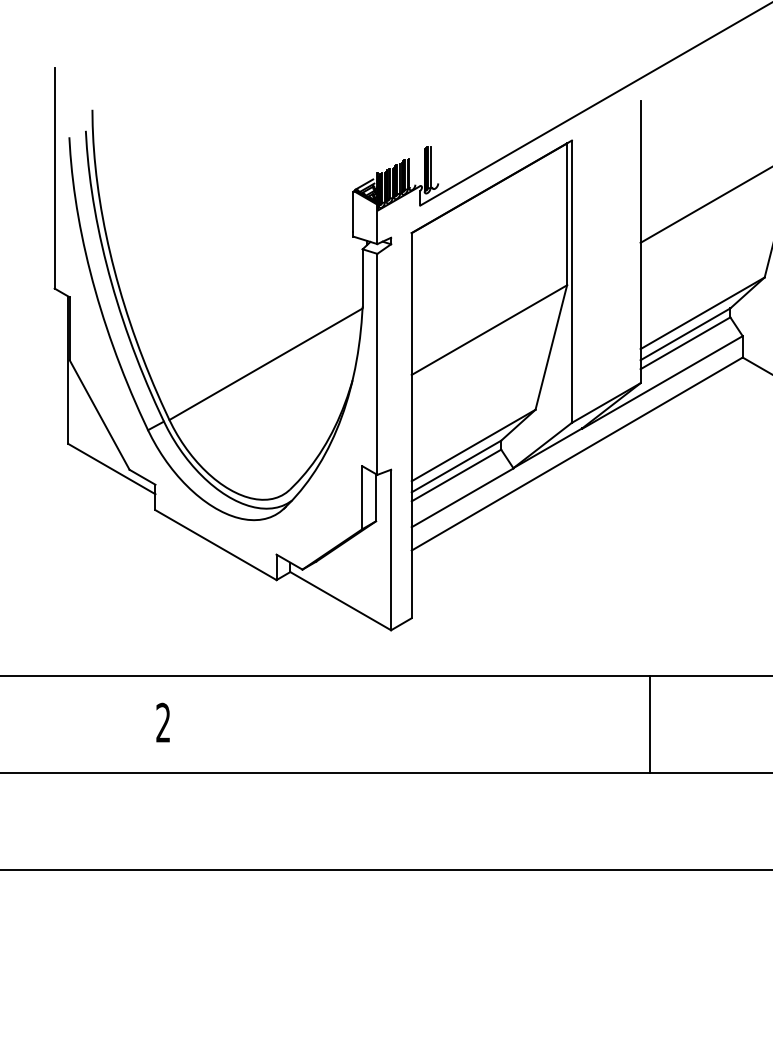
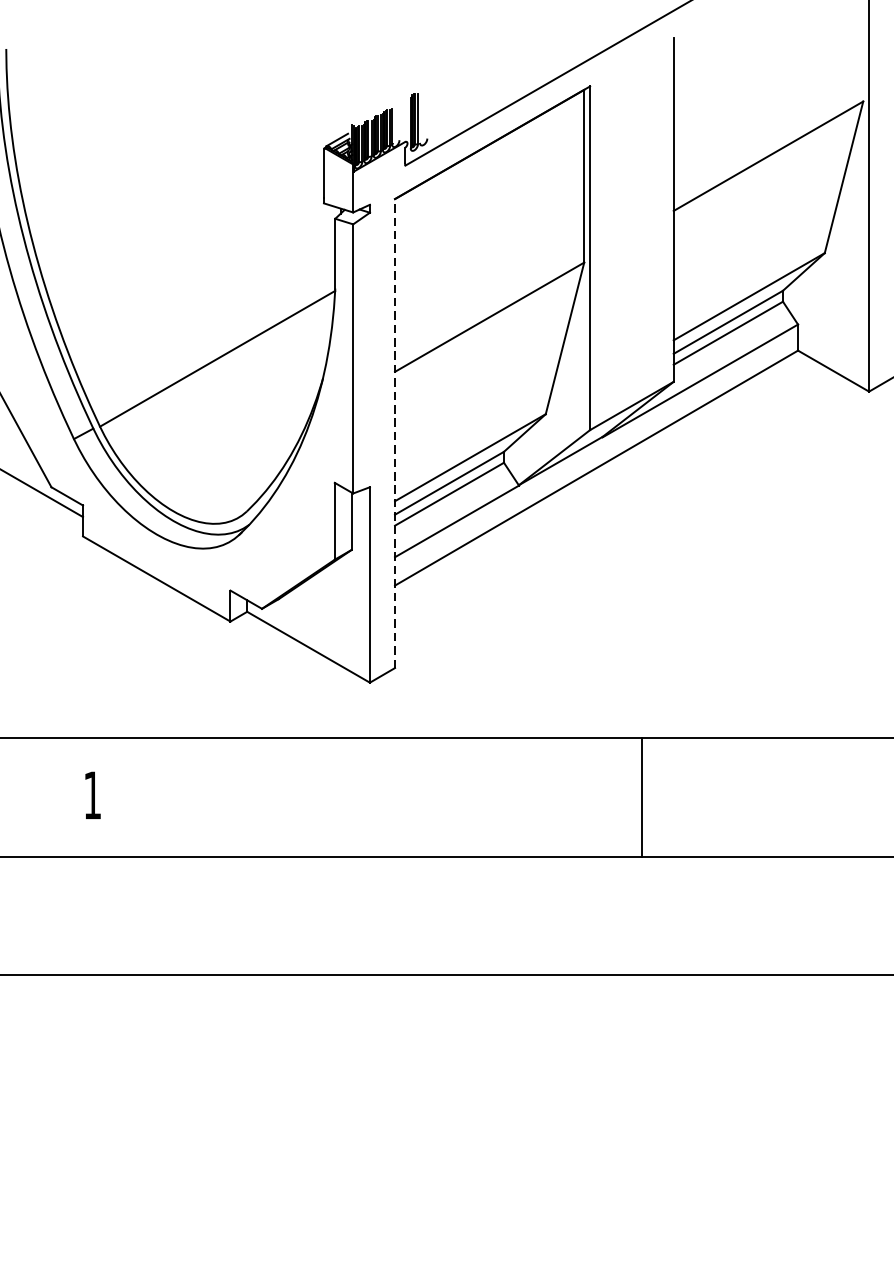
line: (411, 425) -> (394, 433), solid -> dashed
text: (162, 722) -> (91, 794), 2 -> 1
line: (650, 724) -> (641, 797), moved

